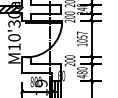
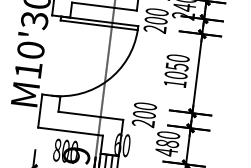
text: (82, 32) -> (178, 57), 1057 -> 1050

